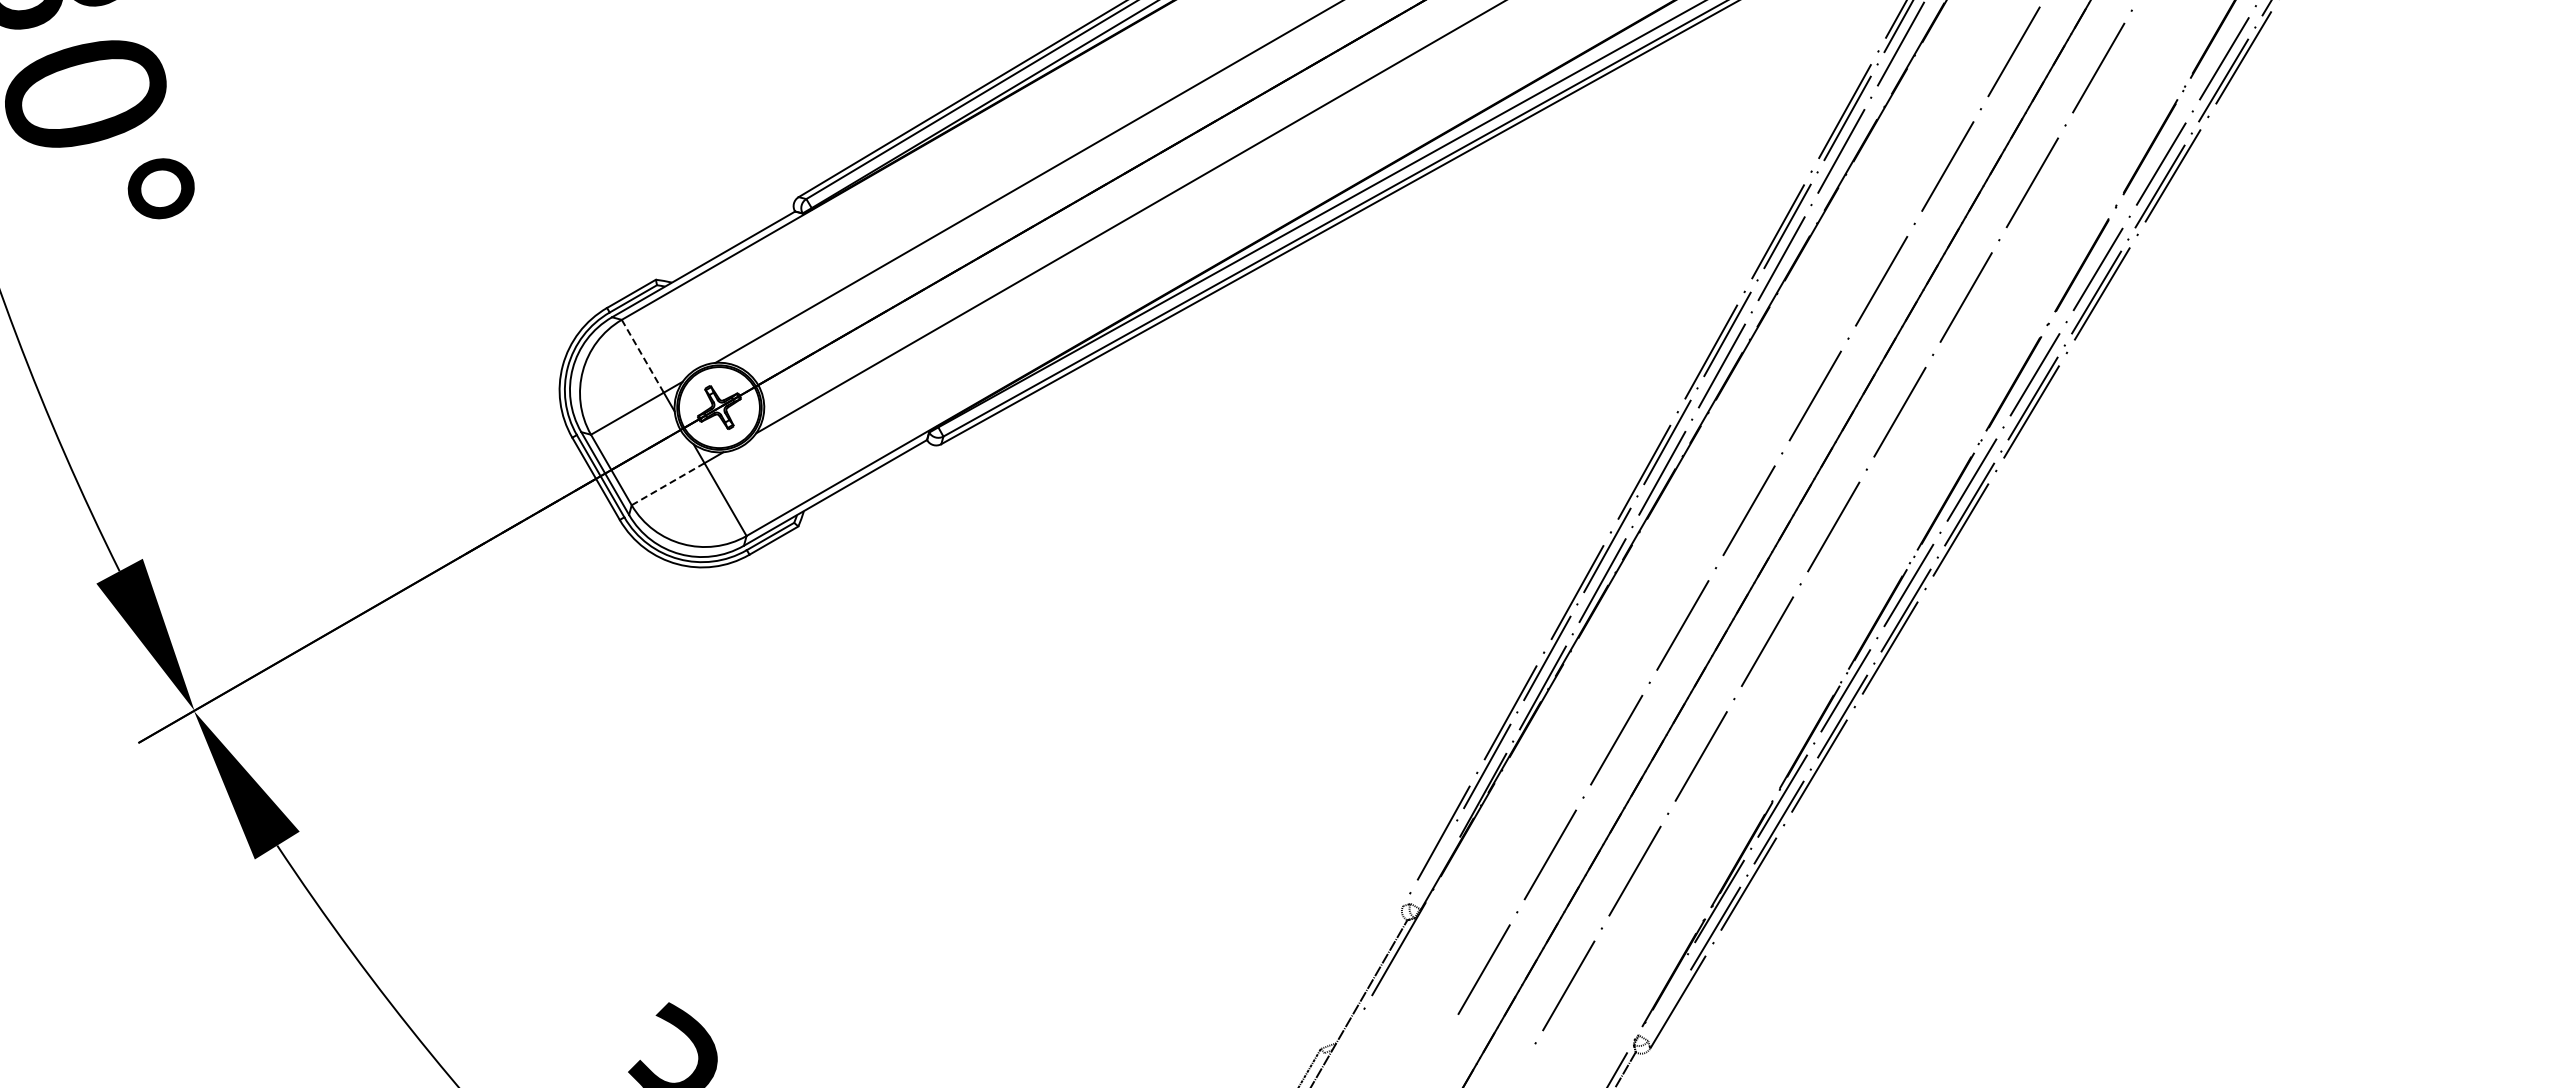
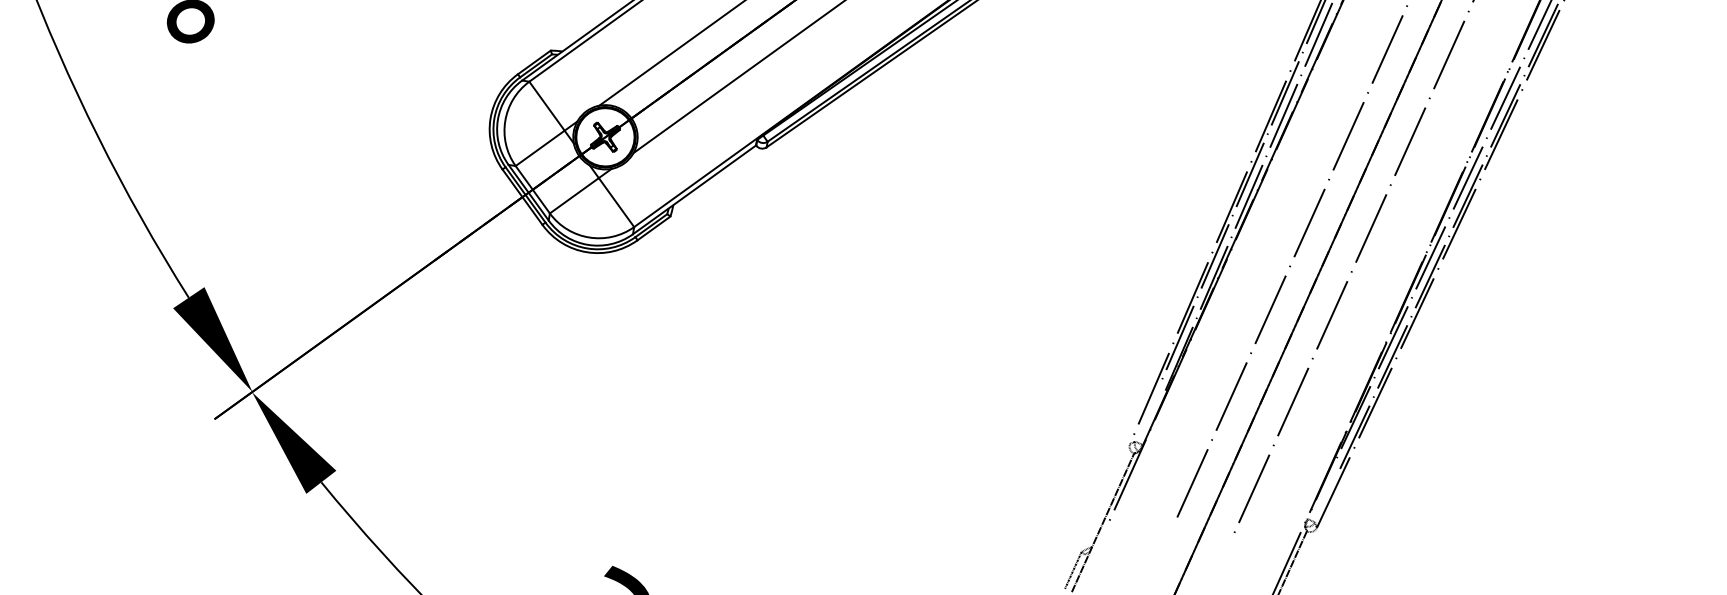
line: (643, 356) -> (547, 106), dashed -> solid
line: (668, 483) -> (574, 195), dashed -> solid

